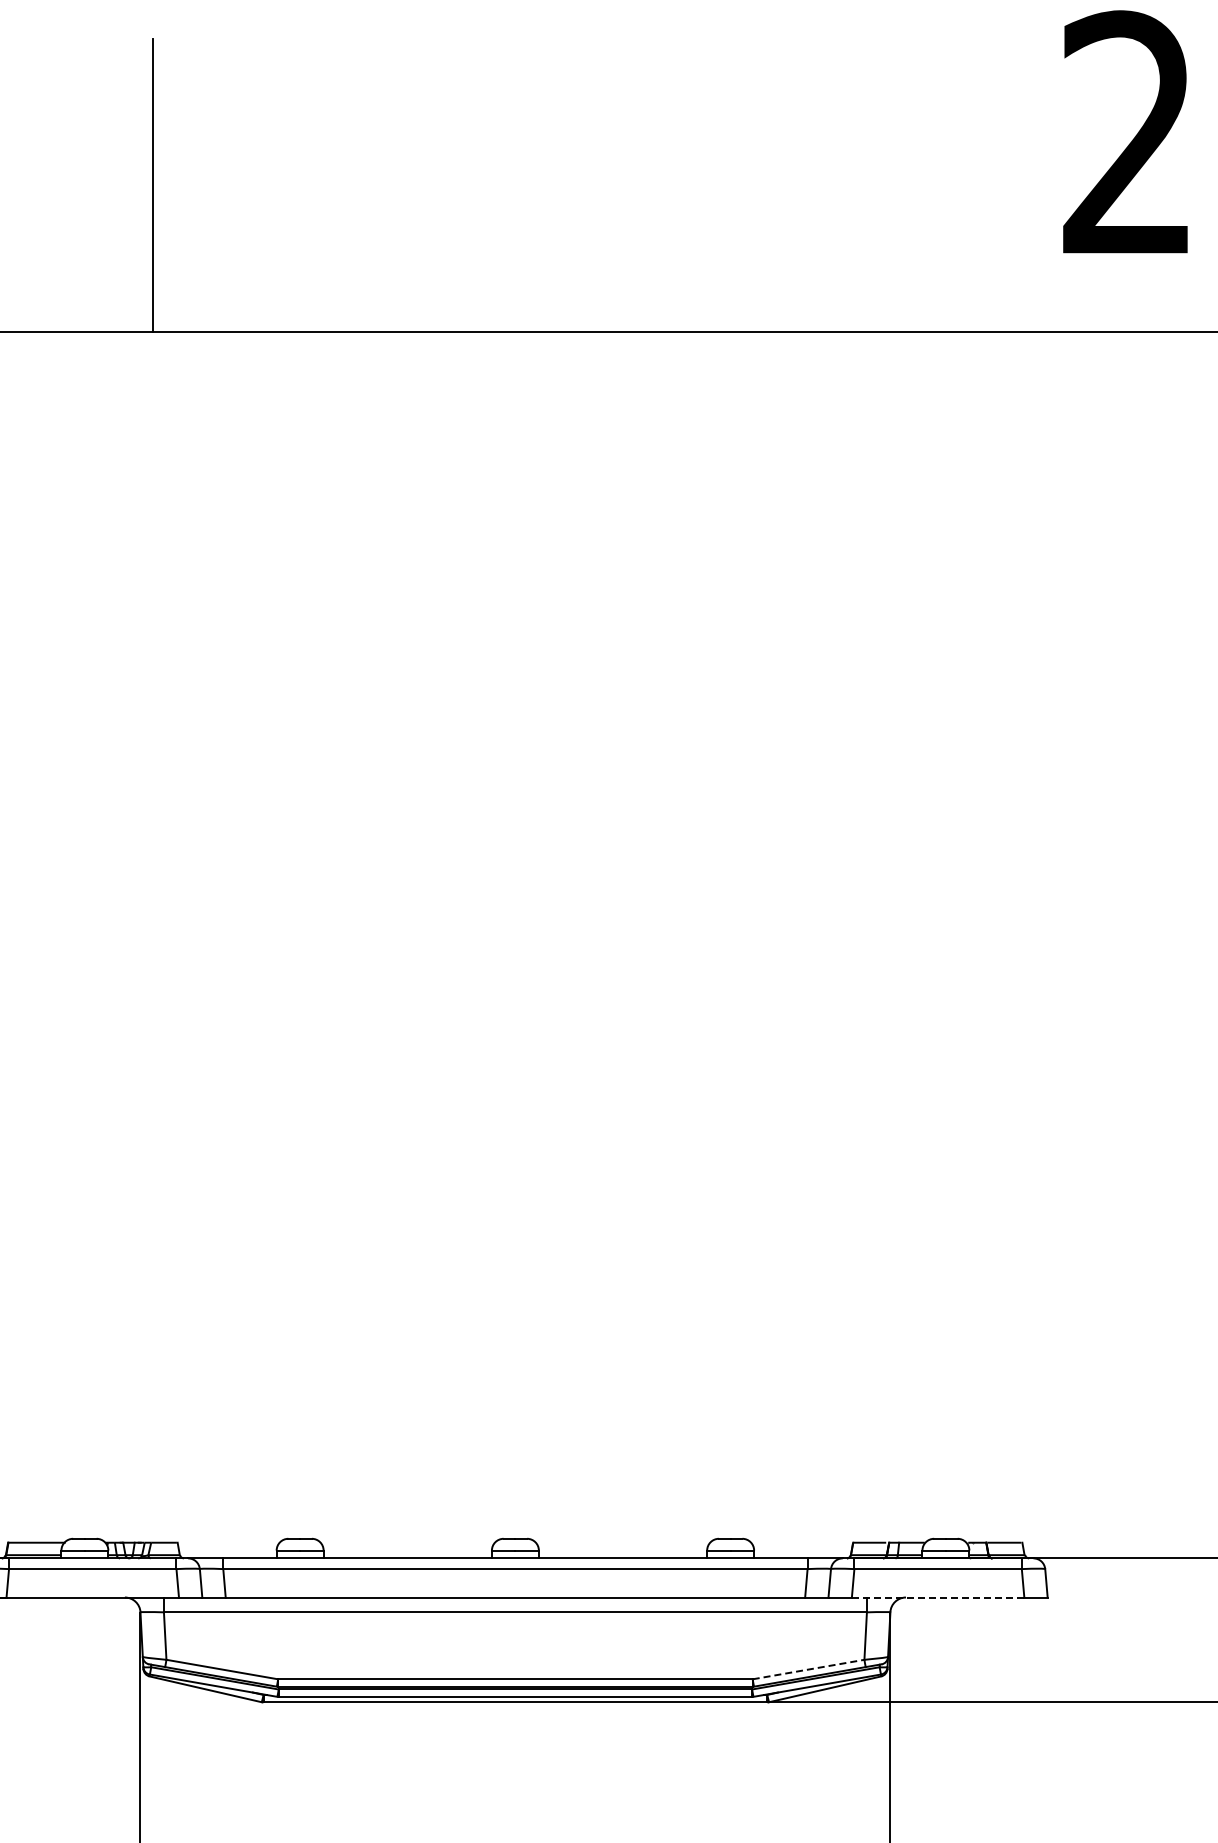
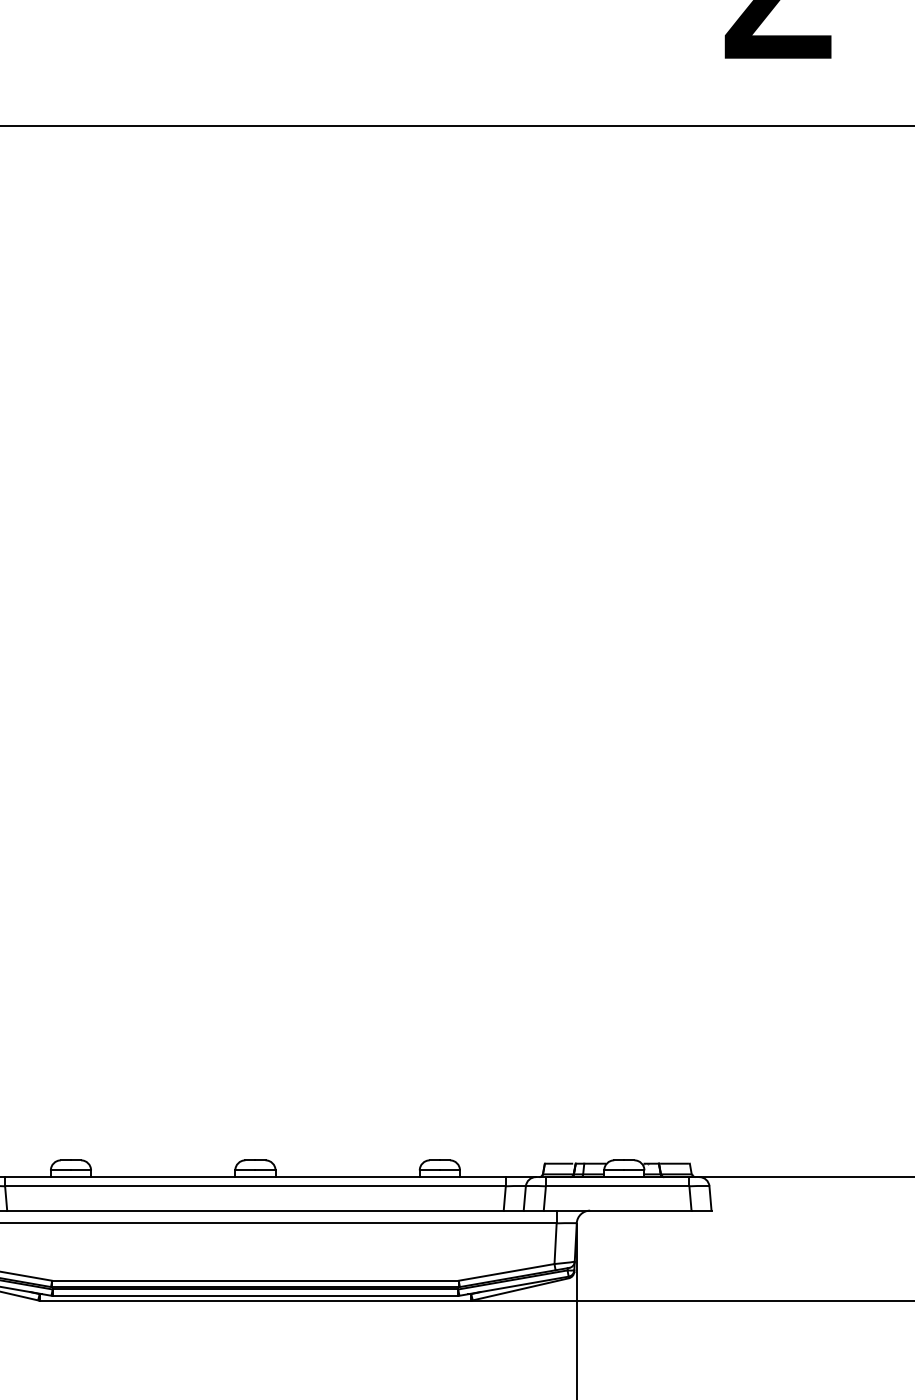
line: (938, 1597) -> (617, 1210), dashed -> solid
line: (808, 1669) -> (506, 1272), dashed -> solid

